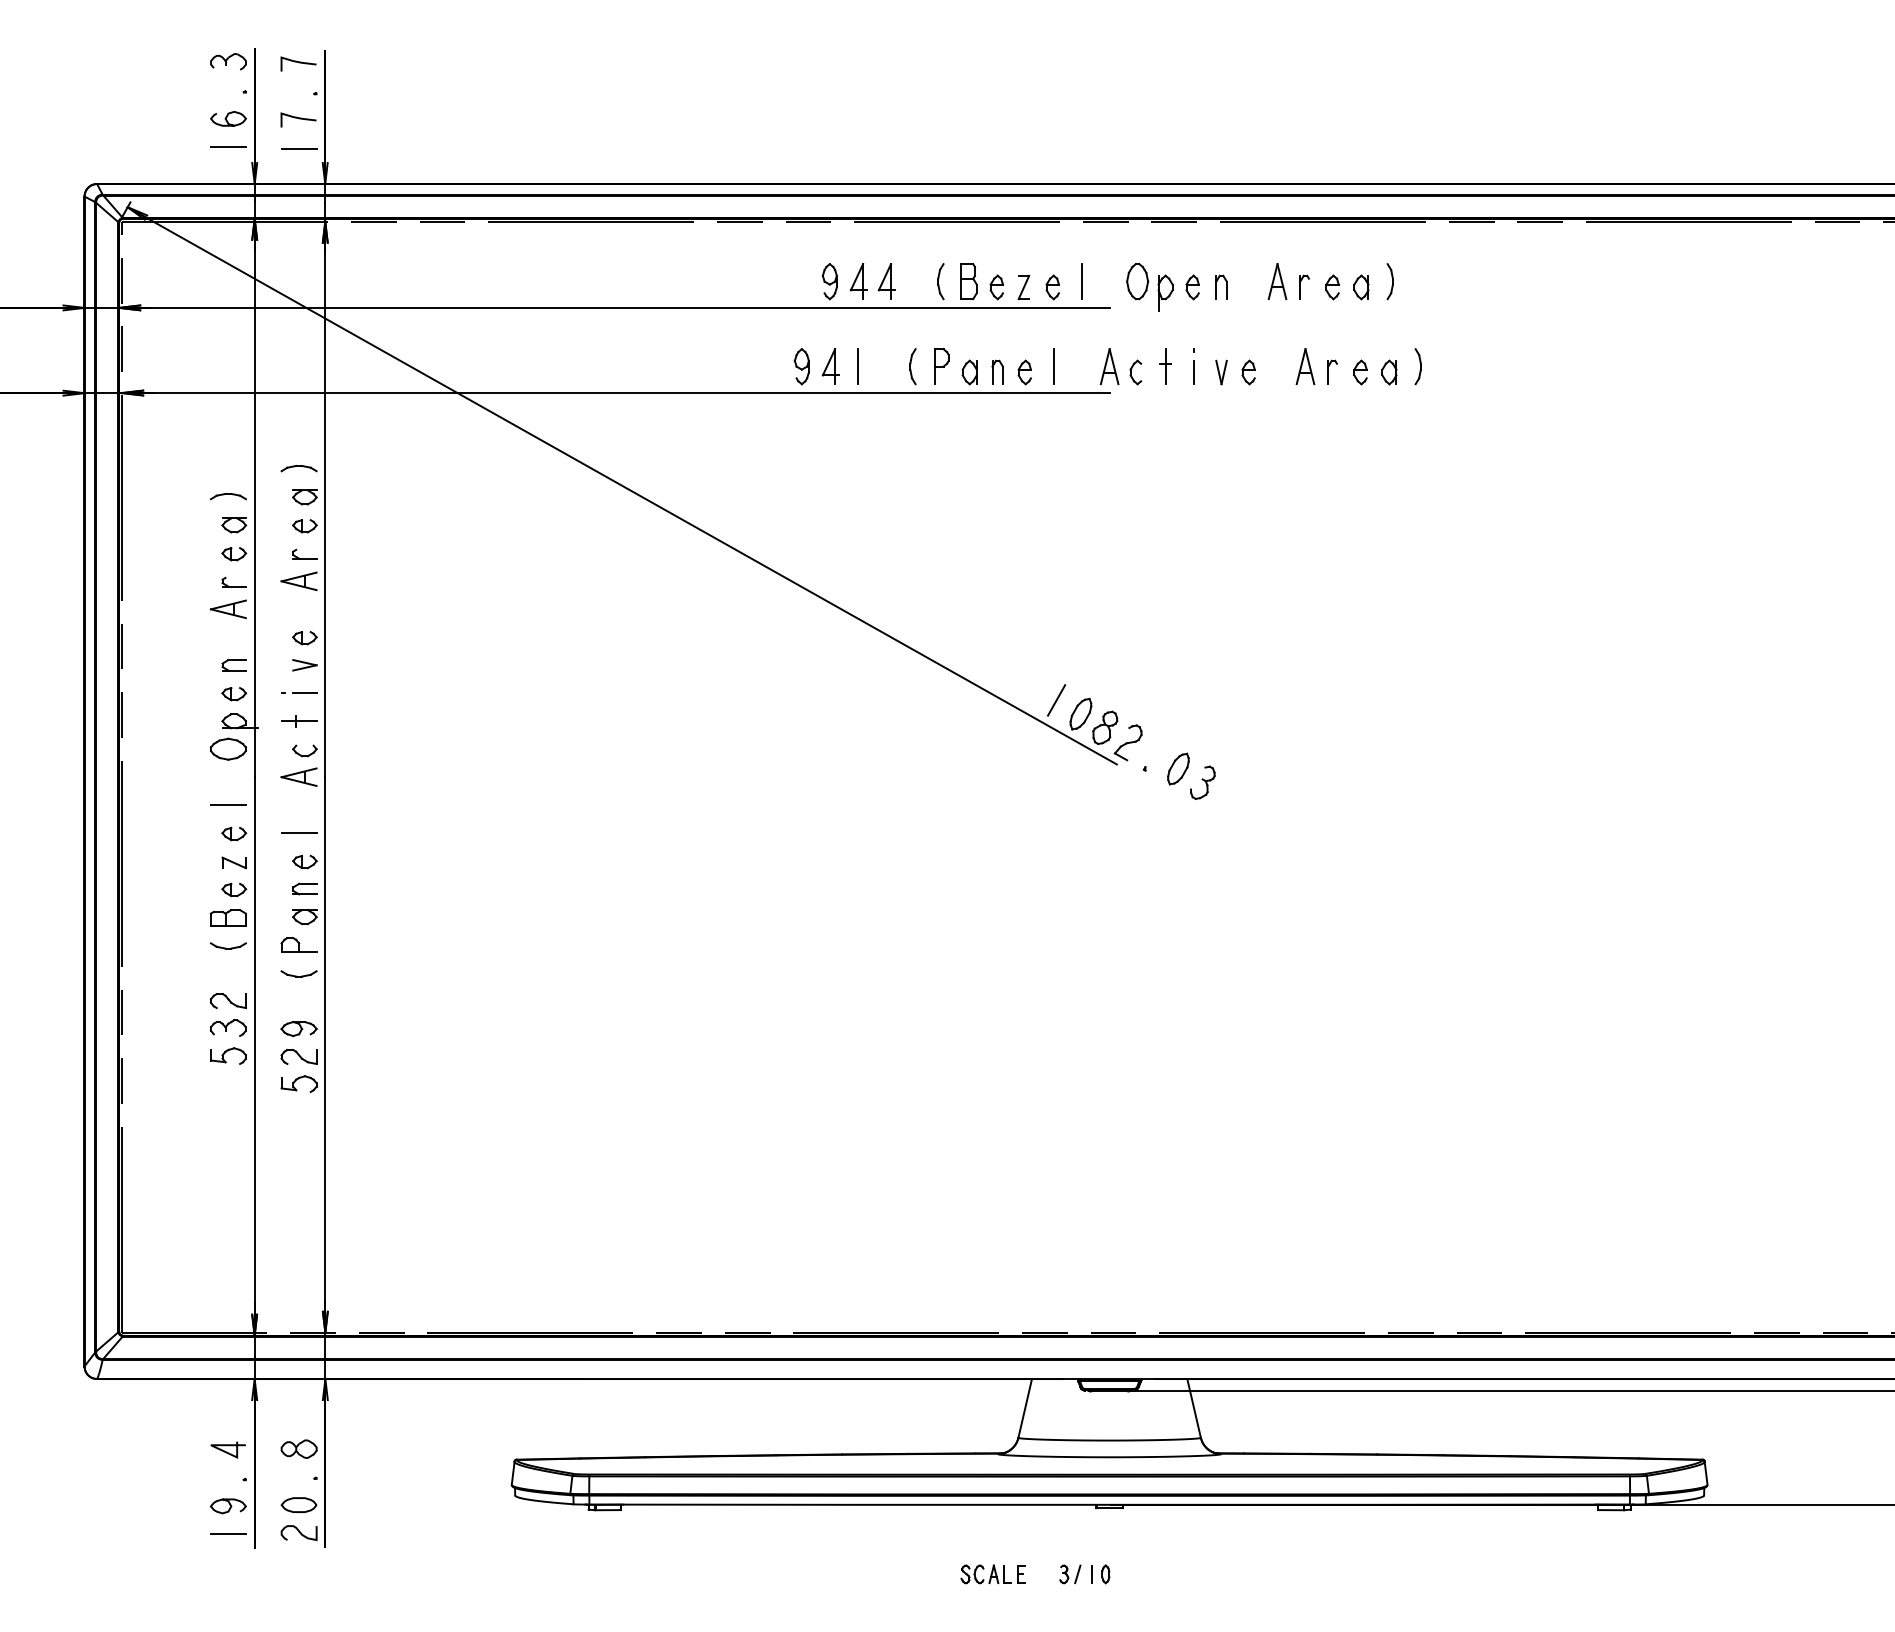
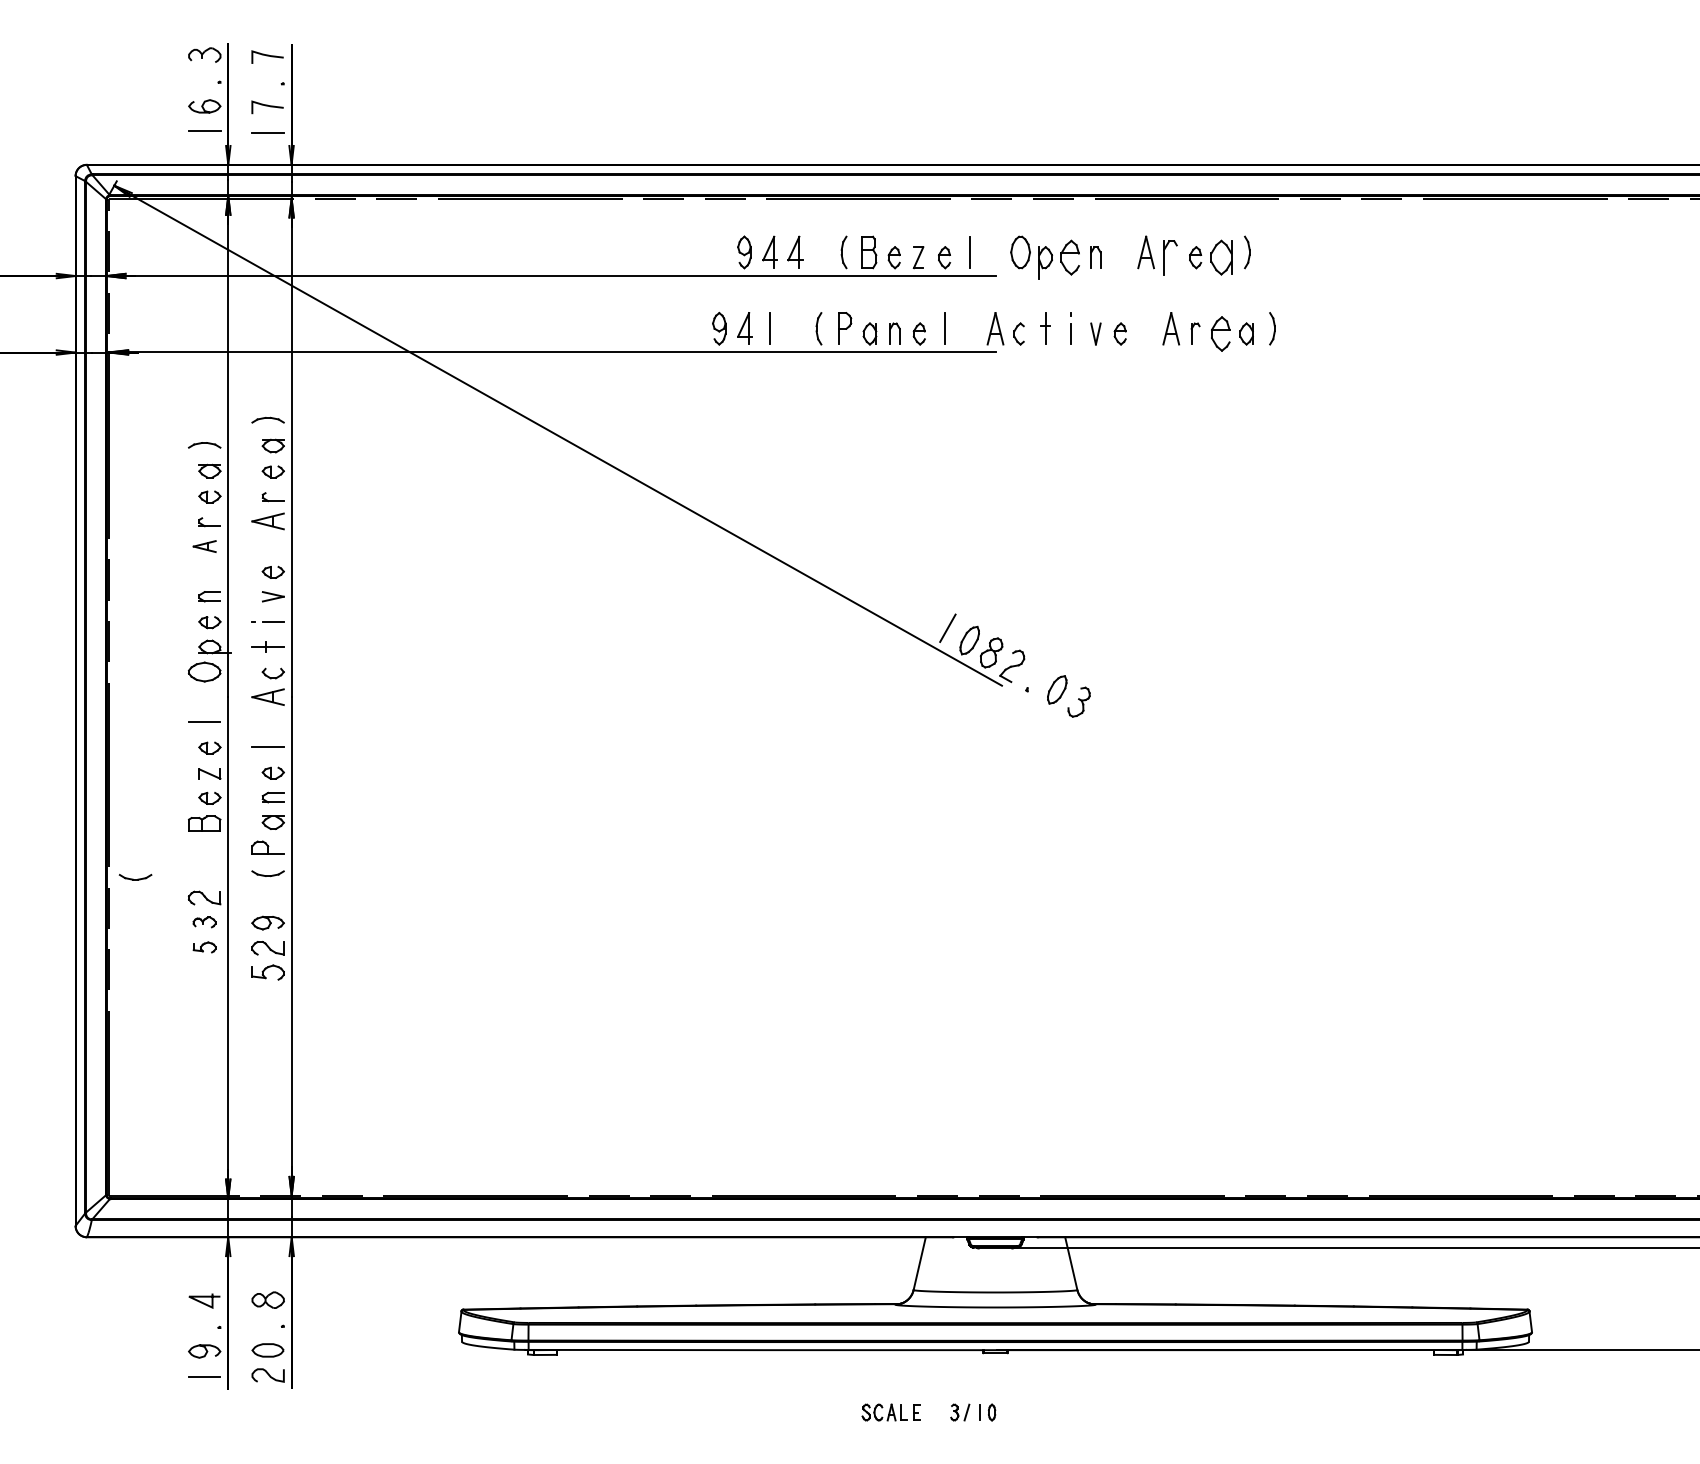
part: (1304, 286) -> (1170, 256), size x1.6
part: (1192, 287) -> (1069, 257), size x1.6
part: (1361, 287) -> (1221, 257), size x1.6
part: (1360, 372) -> (1220, 334), size x1.6
part: (228, 609) -> (204, 546), size x0.7
part: (227, 945) -> (134, 876), moved
part: (227, 1027) -> (203, 921), size x0.7
part: (228, 1055) -> (204, 946), size x0.7

